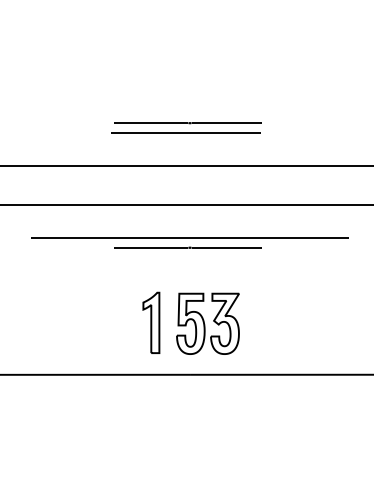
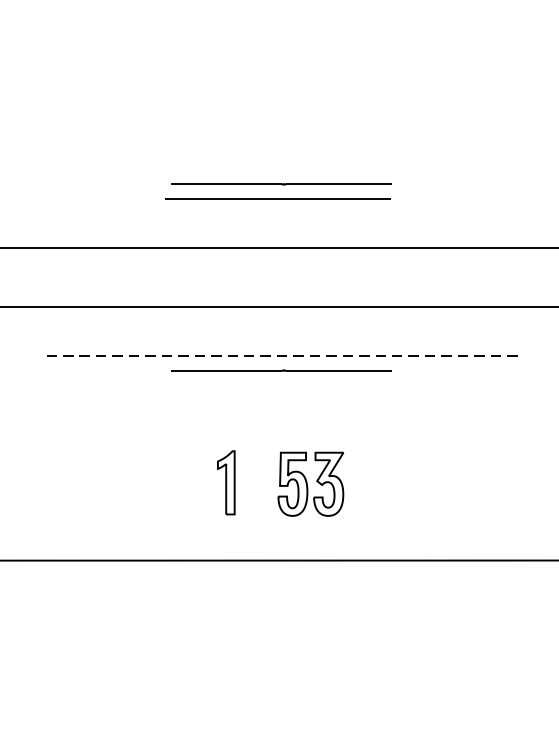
line: (190, 238) -> (284, 356), solid -> dashed
part: (151, 322) -> (226, 482), size x0.7
part: (207, 323) -> (310, 483), size x0.7

